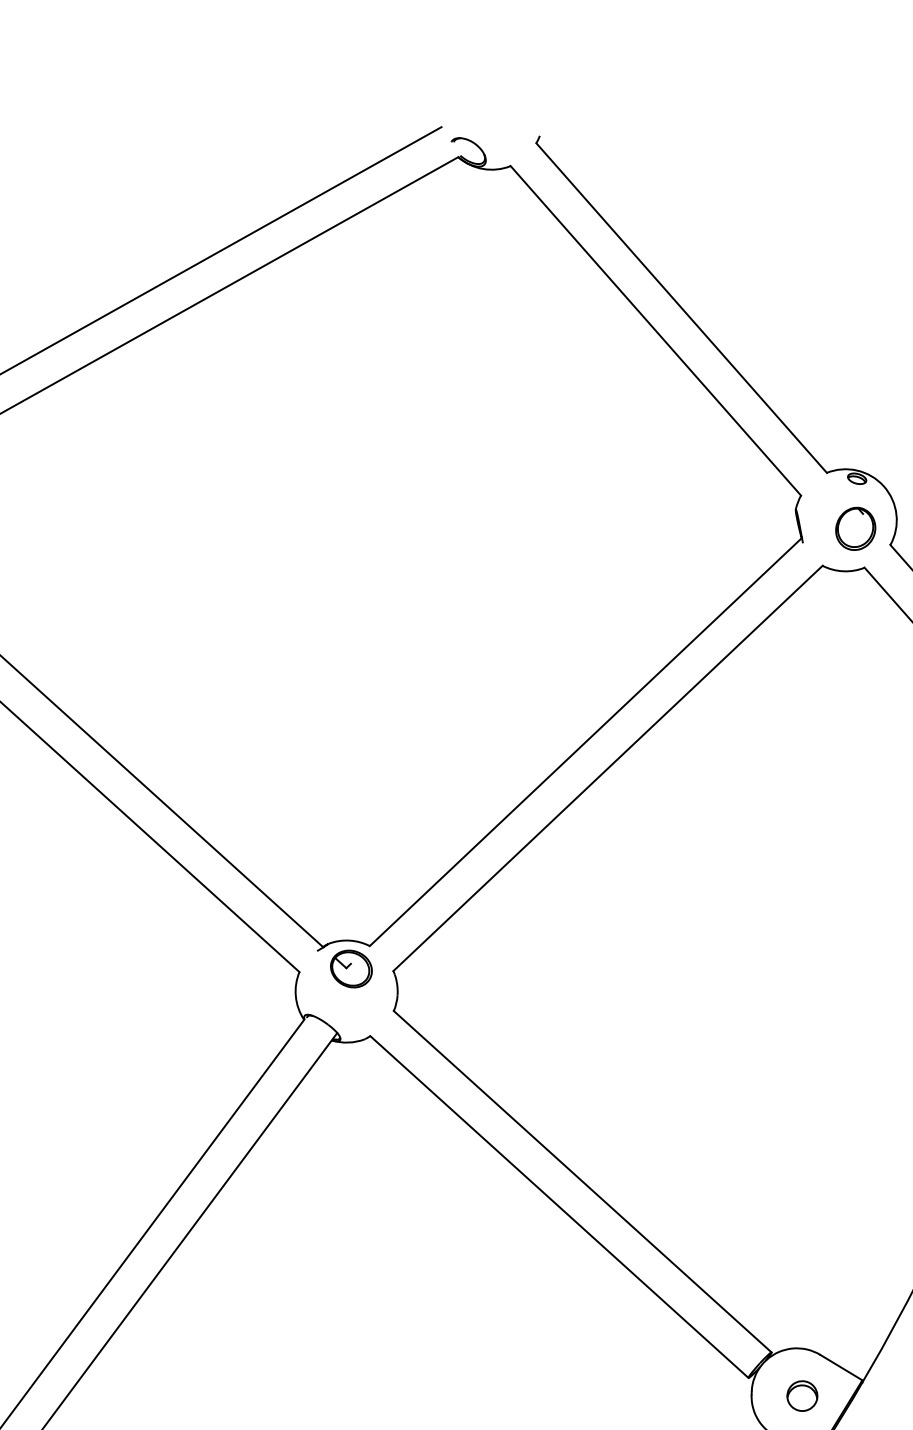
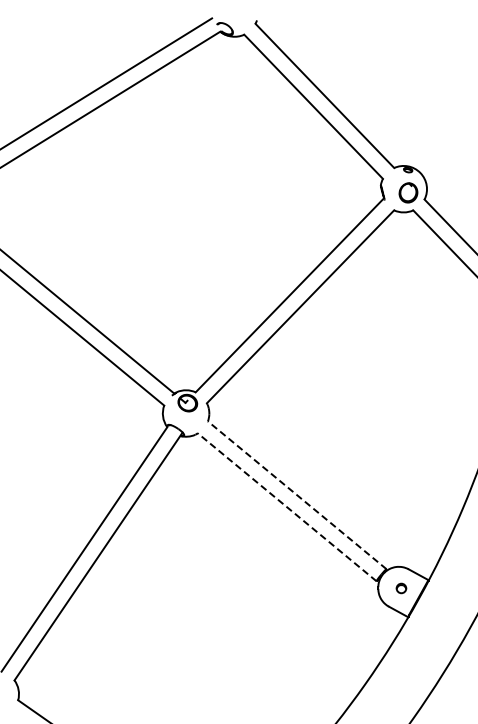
line: (583, 1182) -> (297, 495), solid -> dashed
line: (558, 1205) -> (286, 506), solid -> dashed
part: (802, 1396) -> (401, 588), size x0.7

